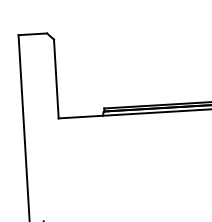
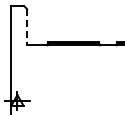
line: (57, 79) -> (27, 27), solid -> dashed

